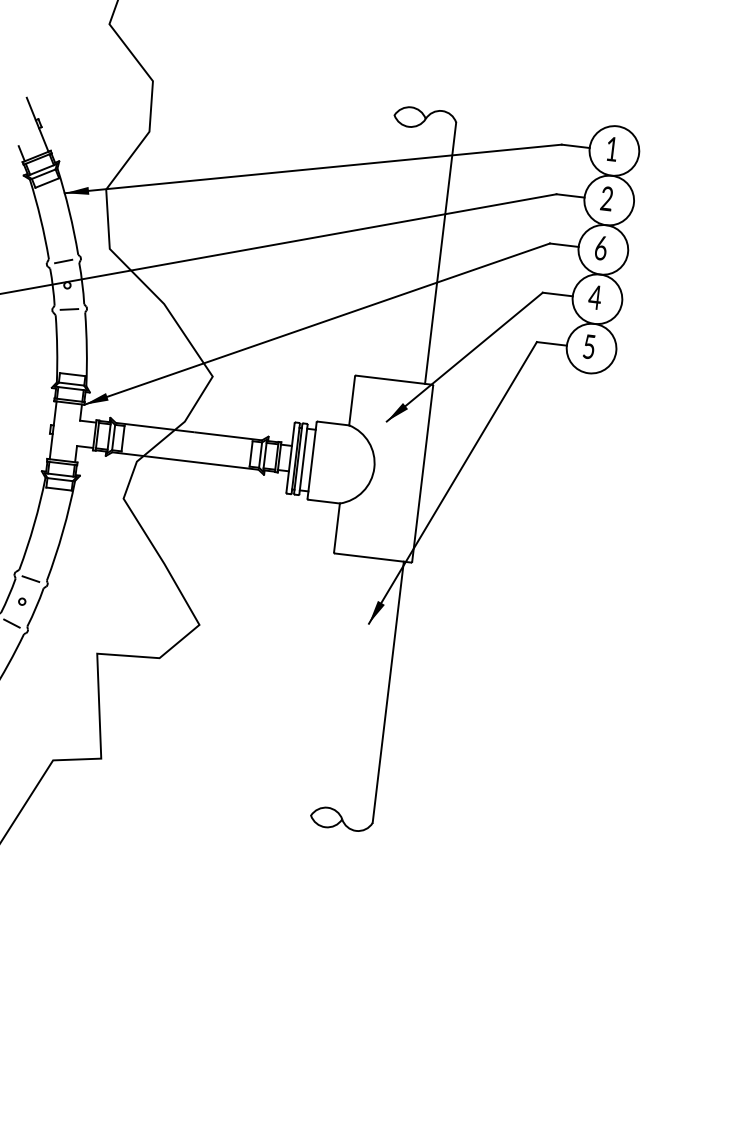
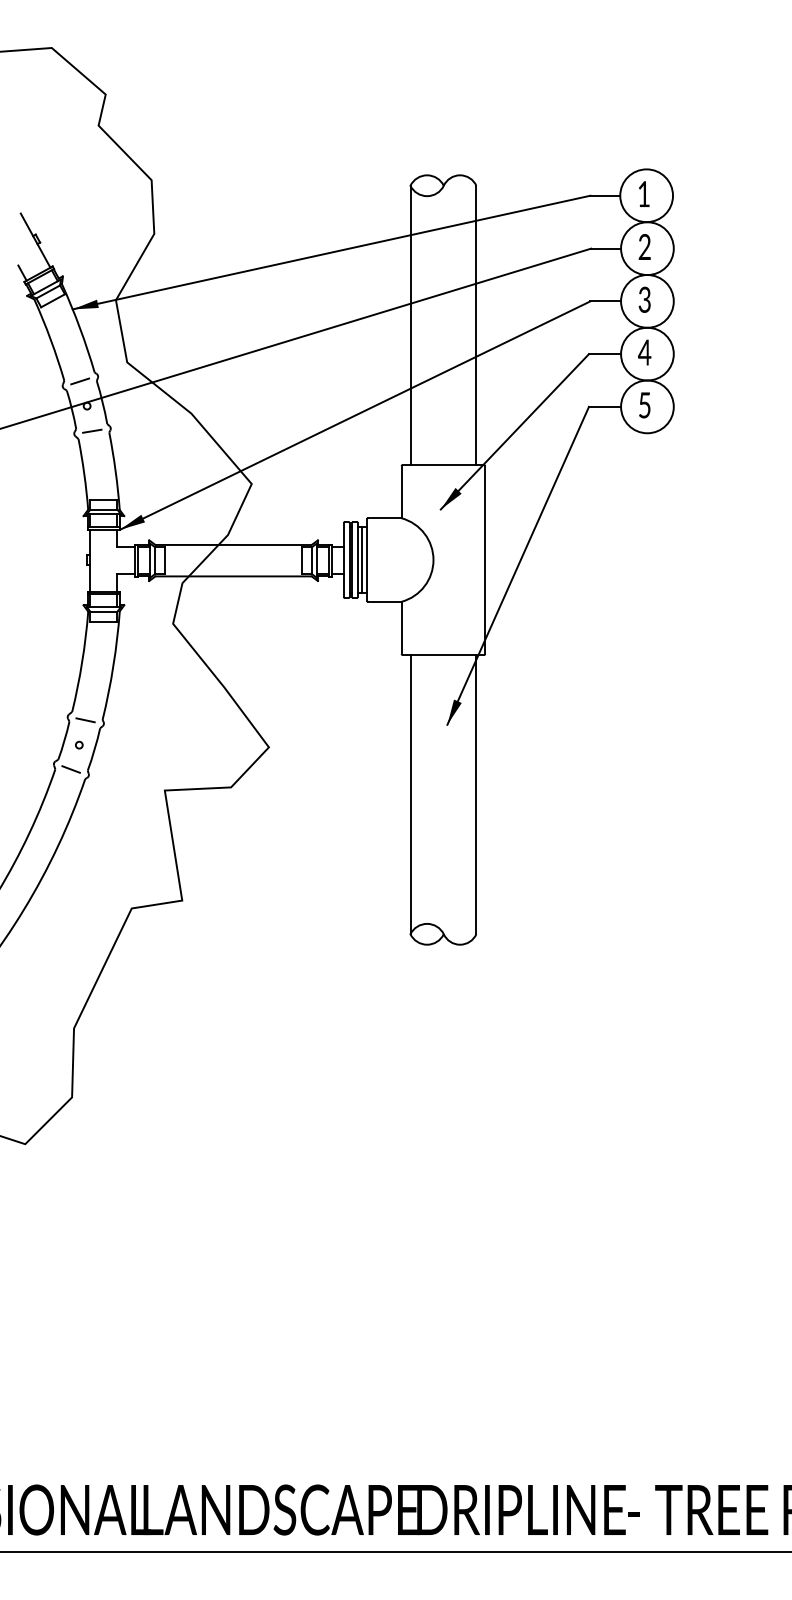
line: (378, 246) -> (410, 325), added
text: (600, 247) -> (644, 299), 6 -> 3
line: (307, 459) -> (362, 559), added
line: (326, 684) -> (410, 794), added

